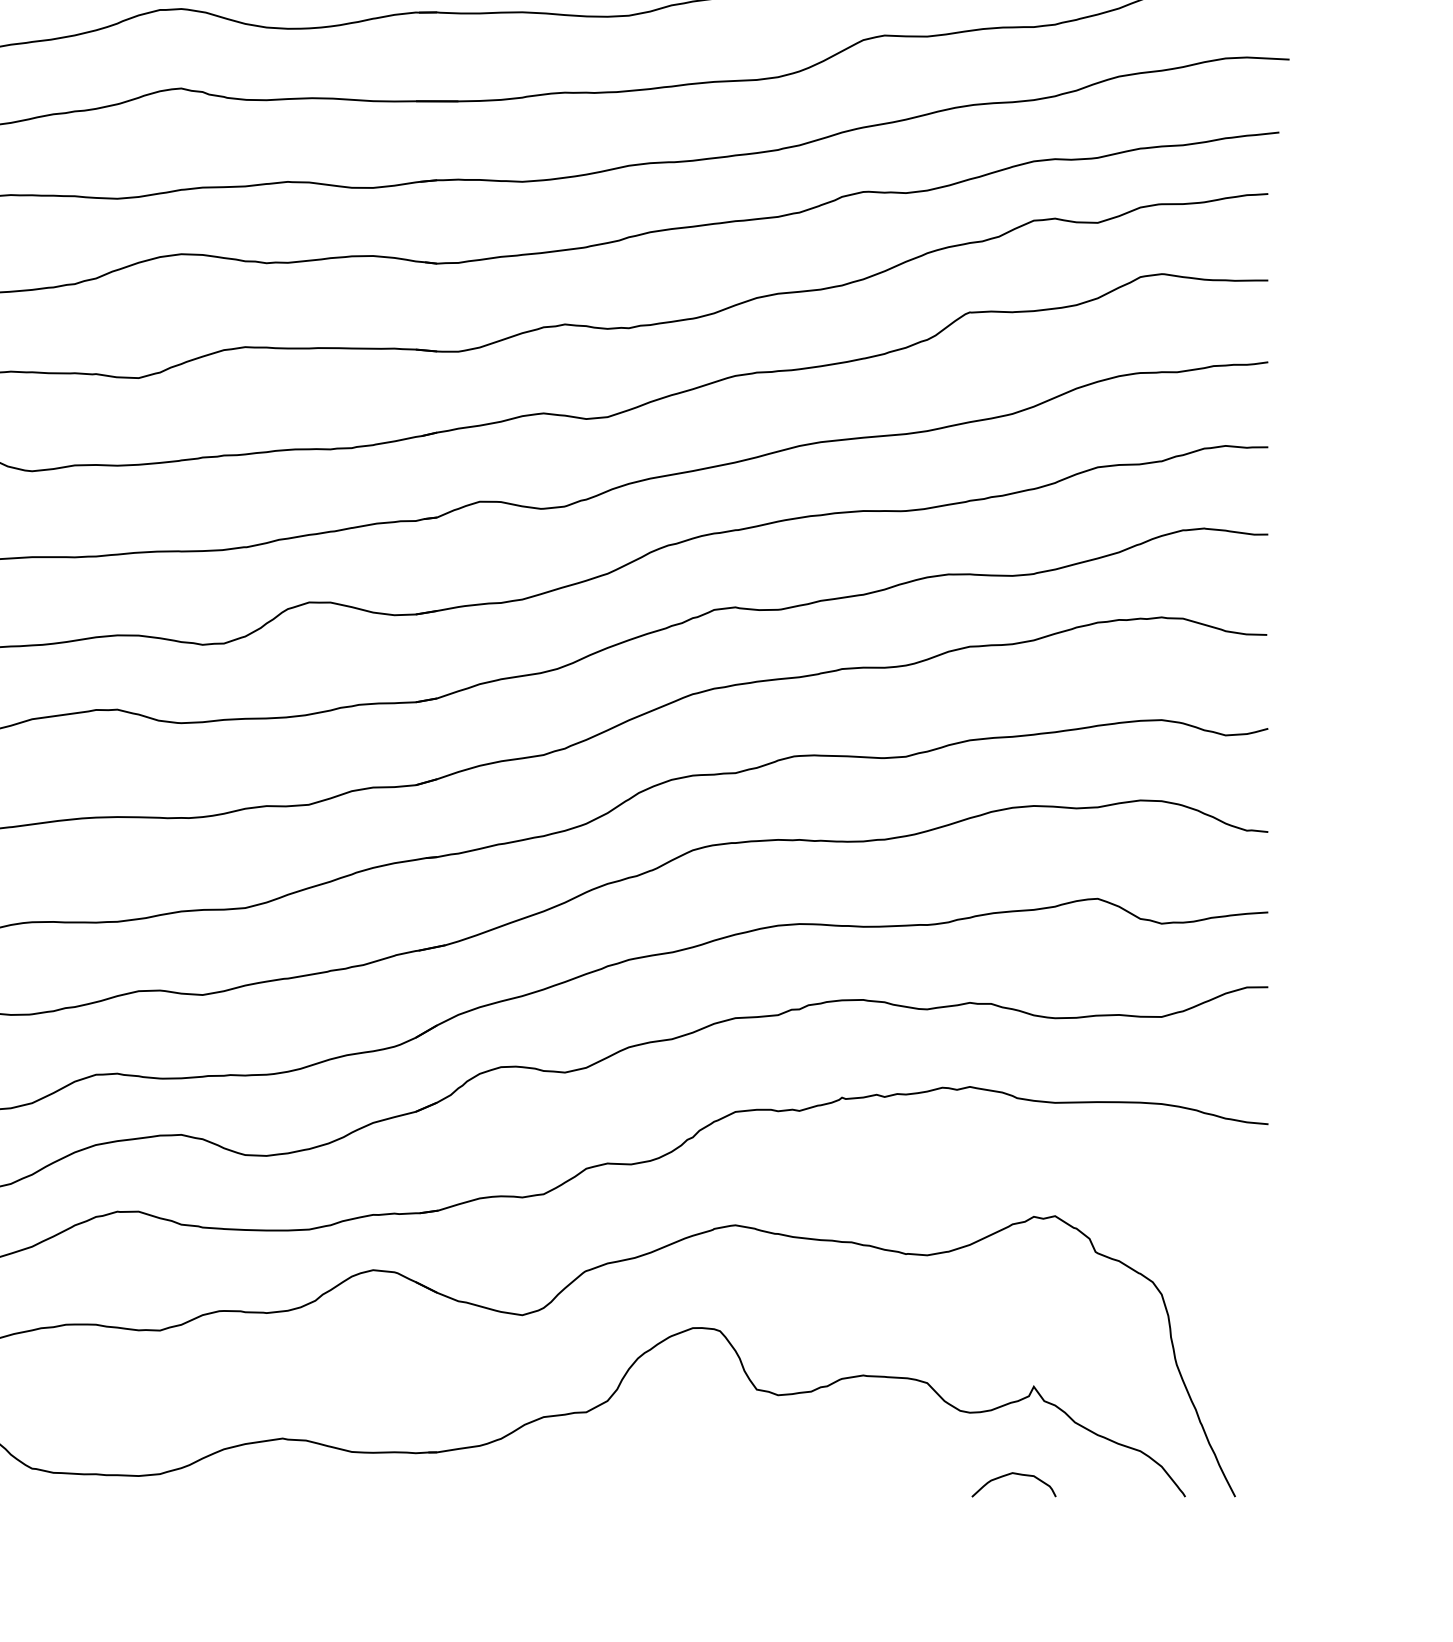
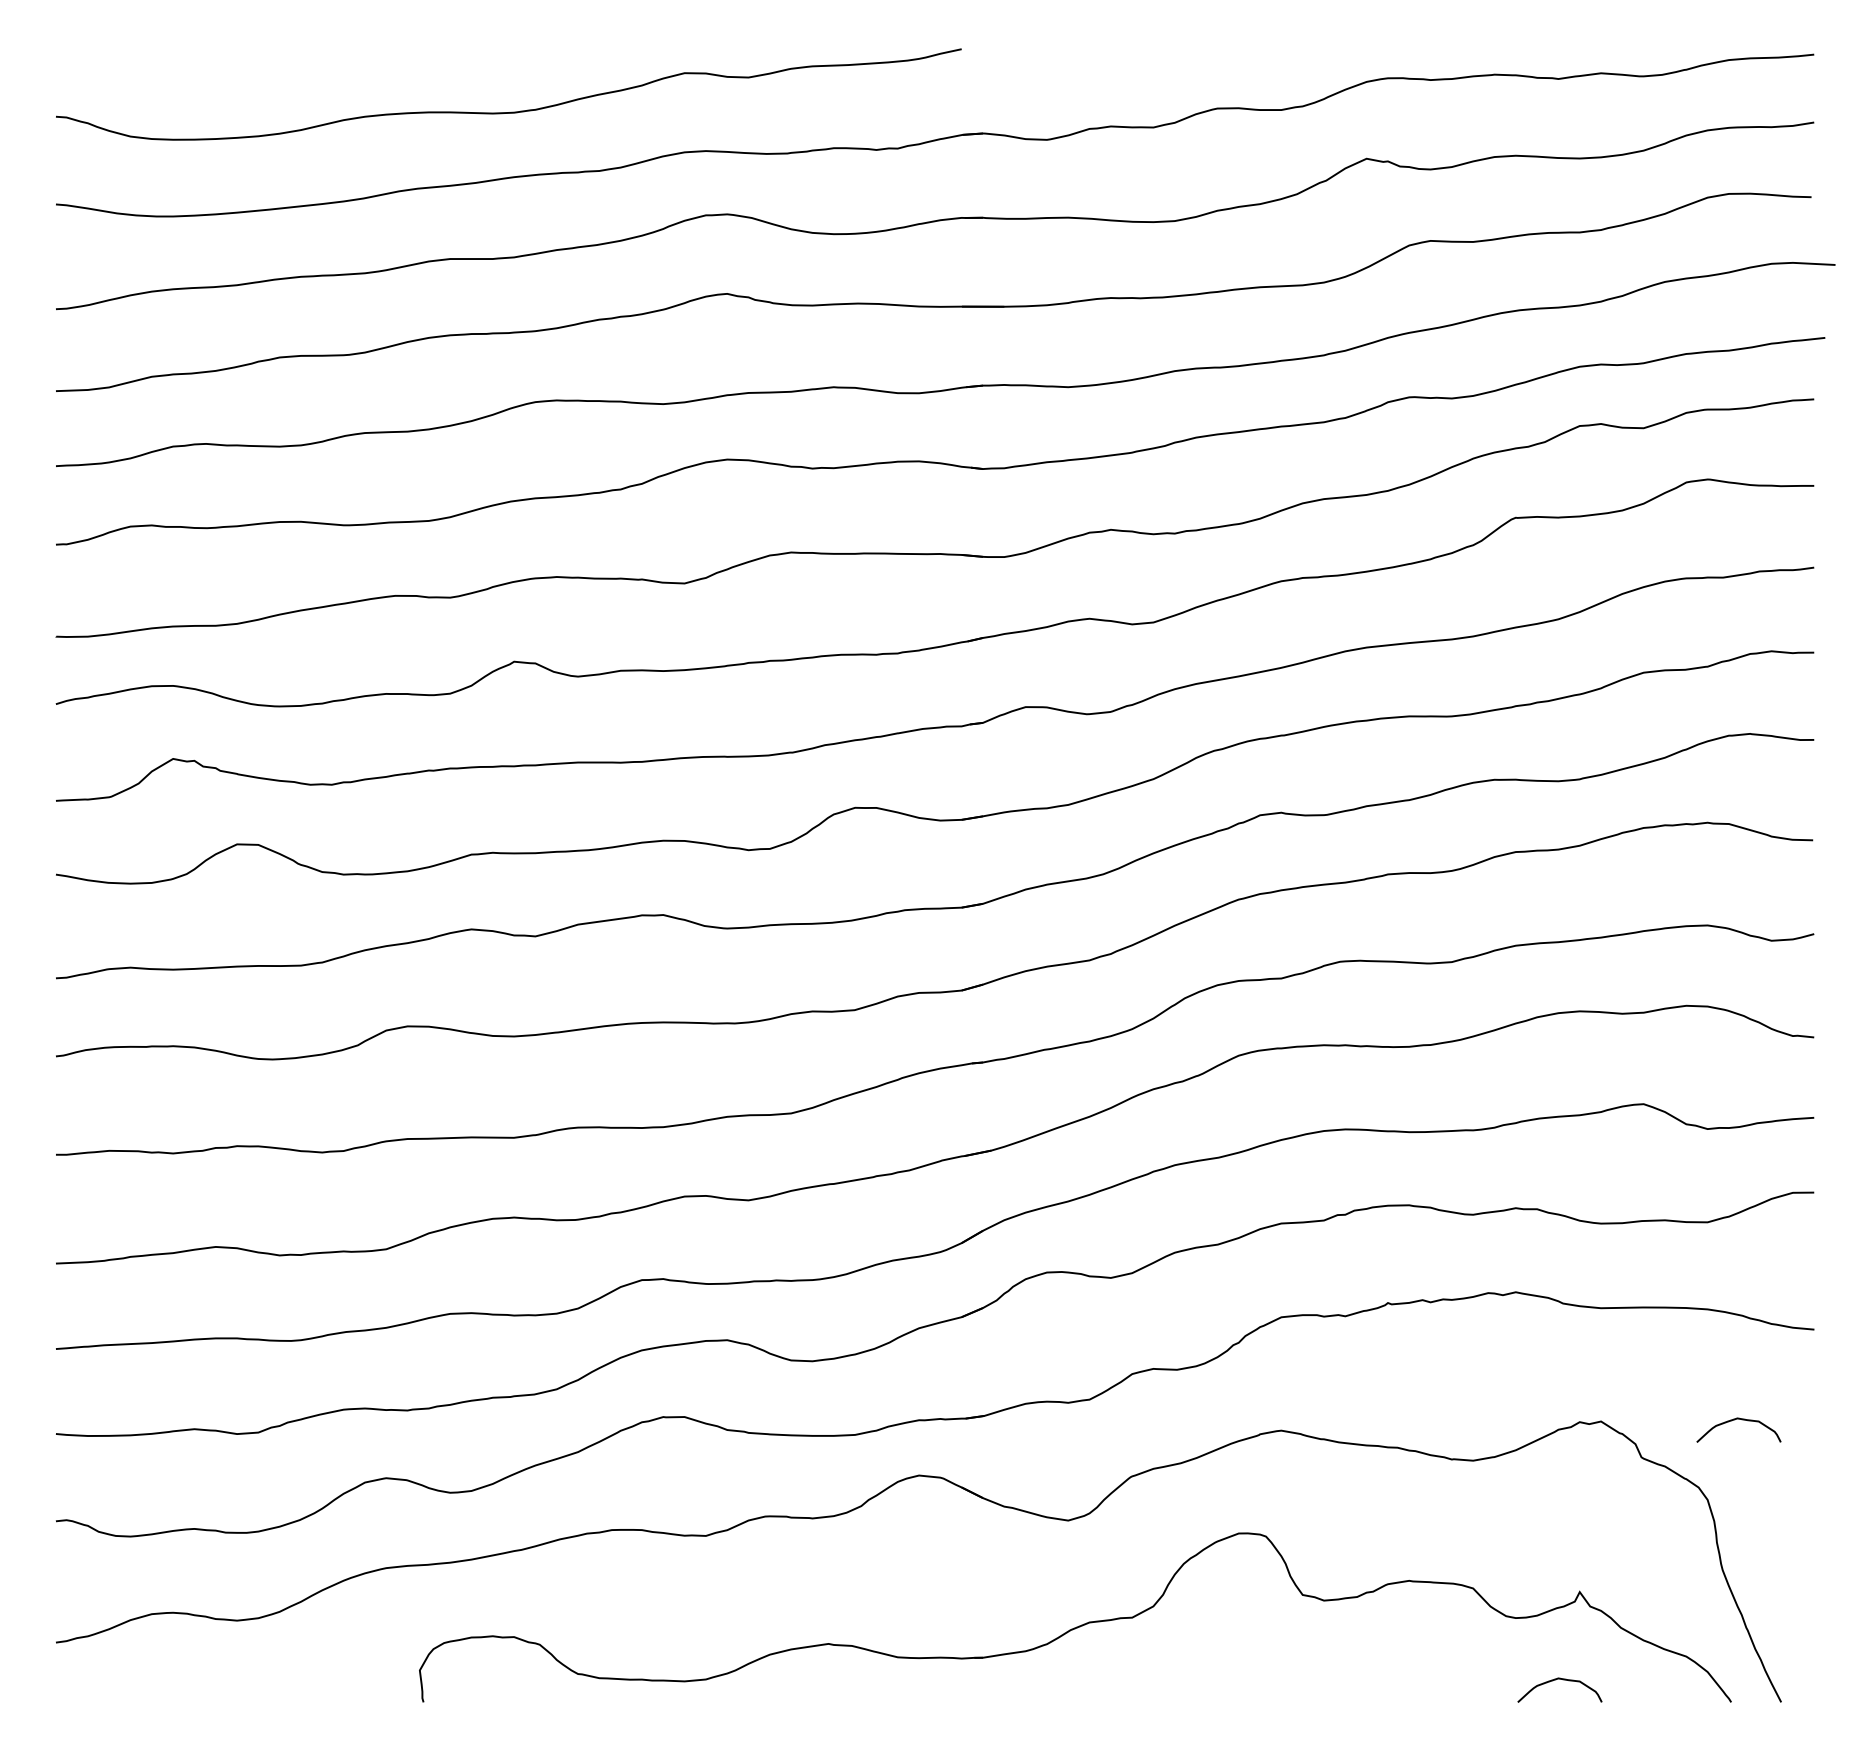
curve: (1188, 1215) -> (1734, 1420), added

